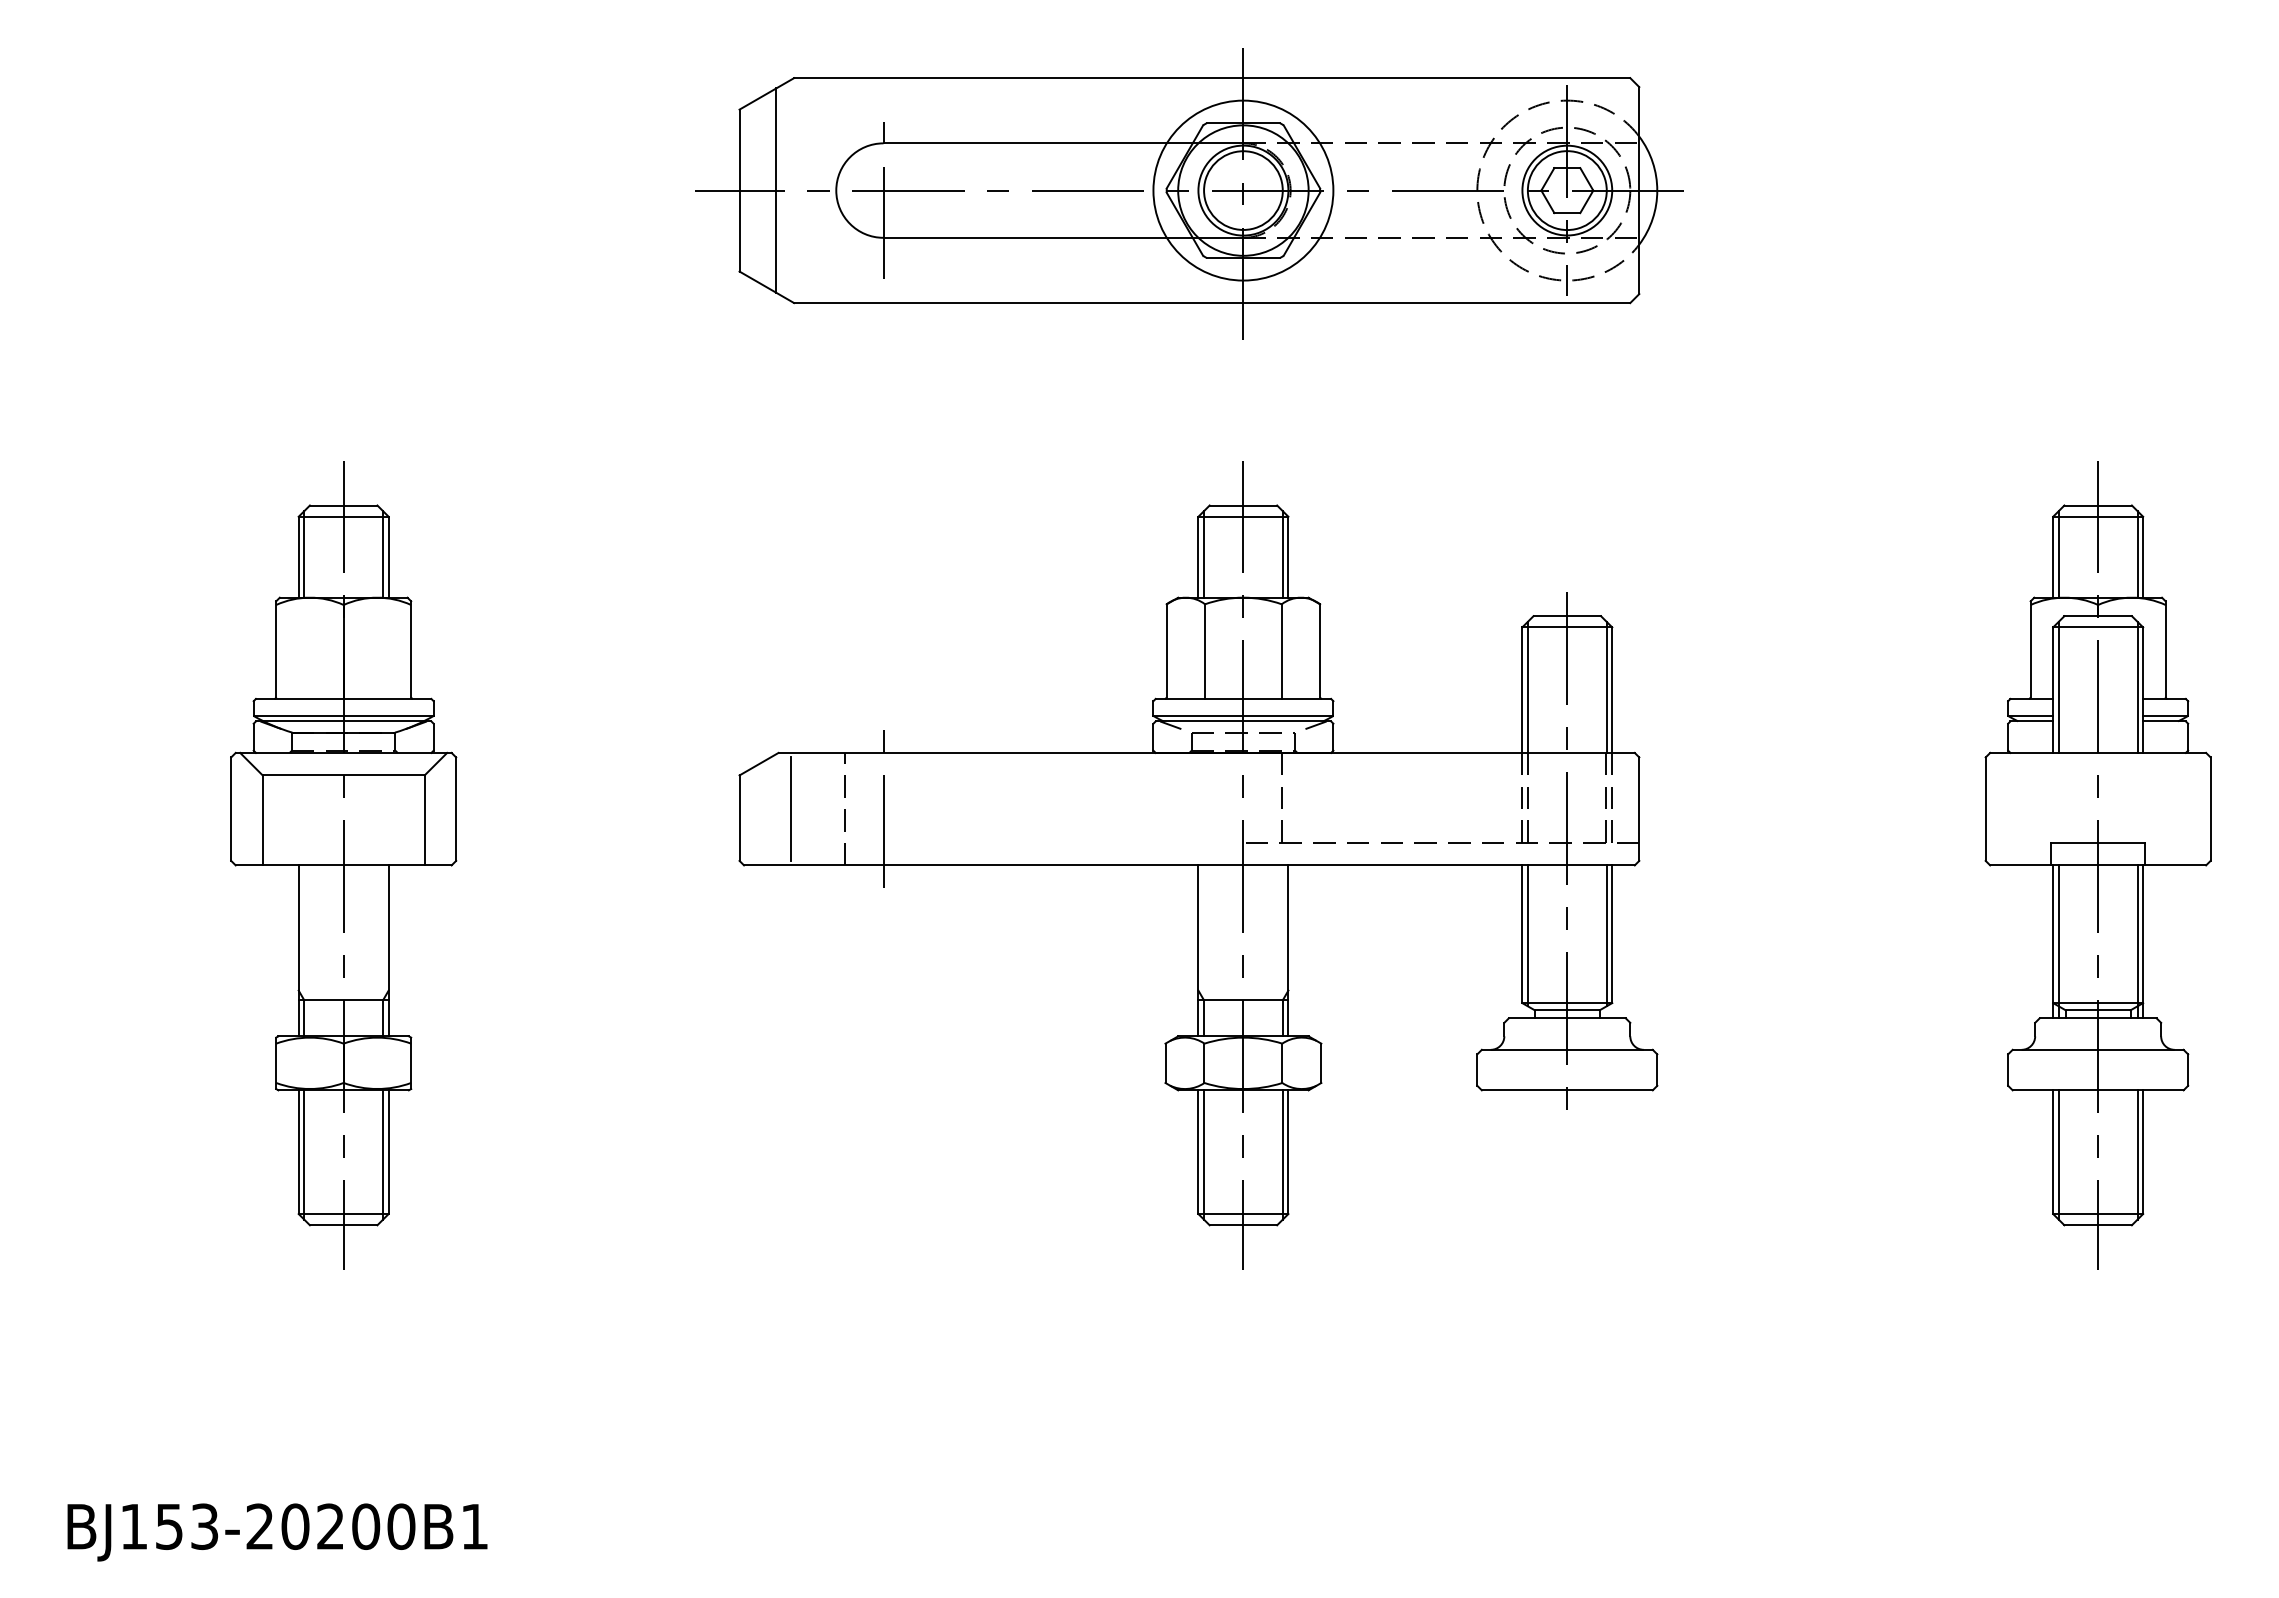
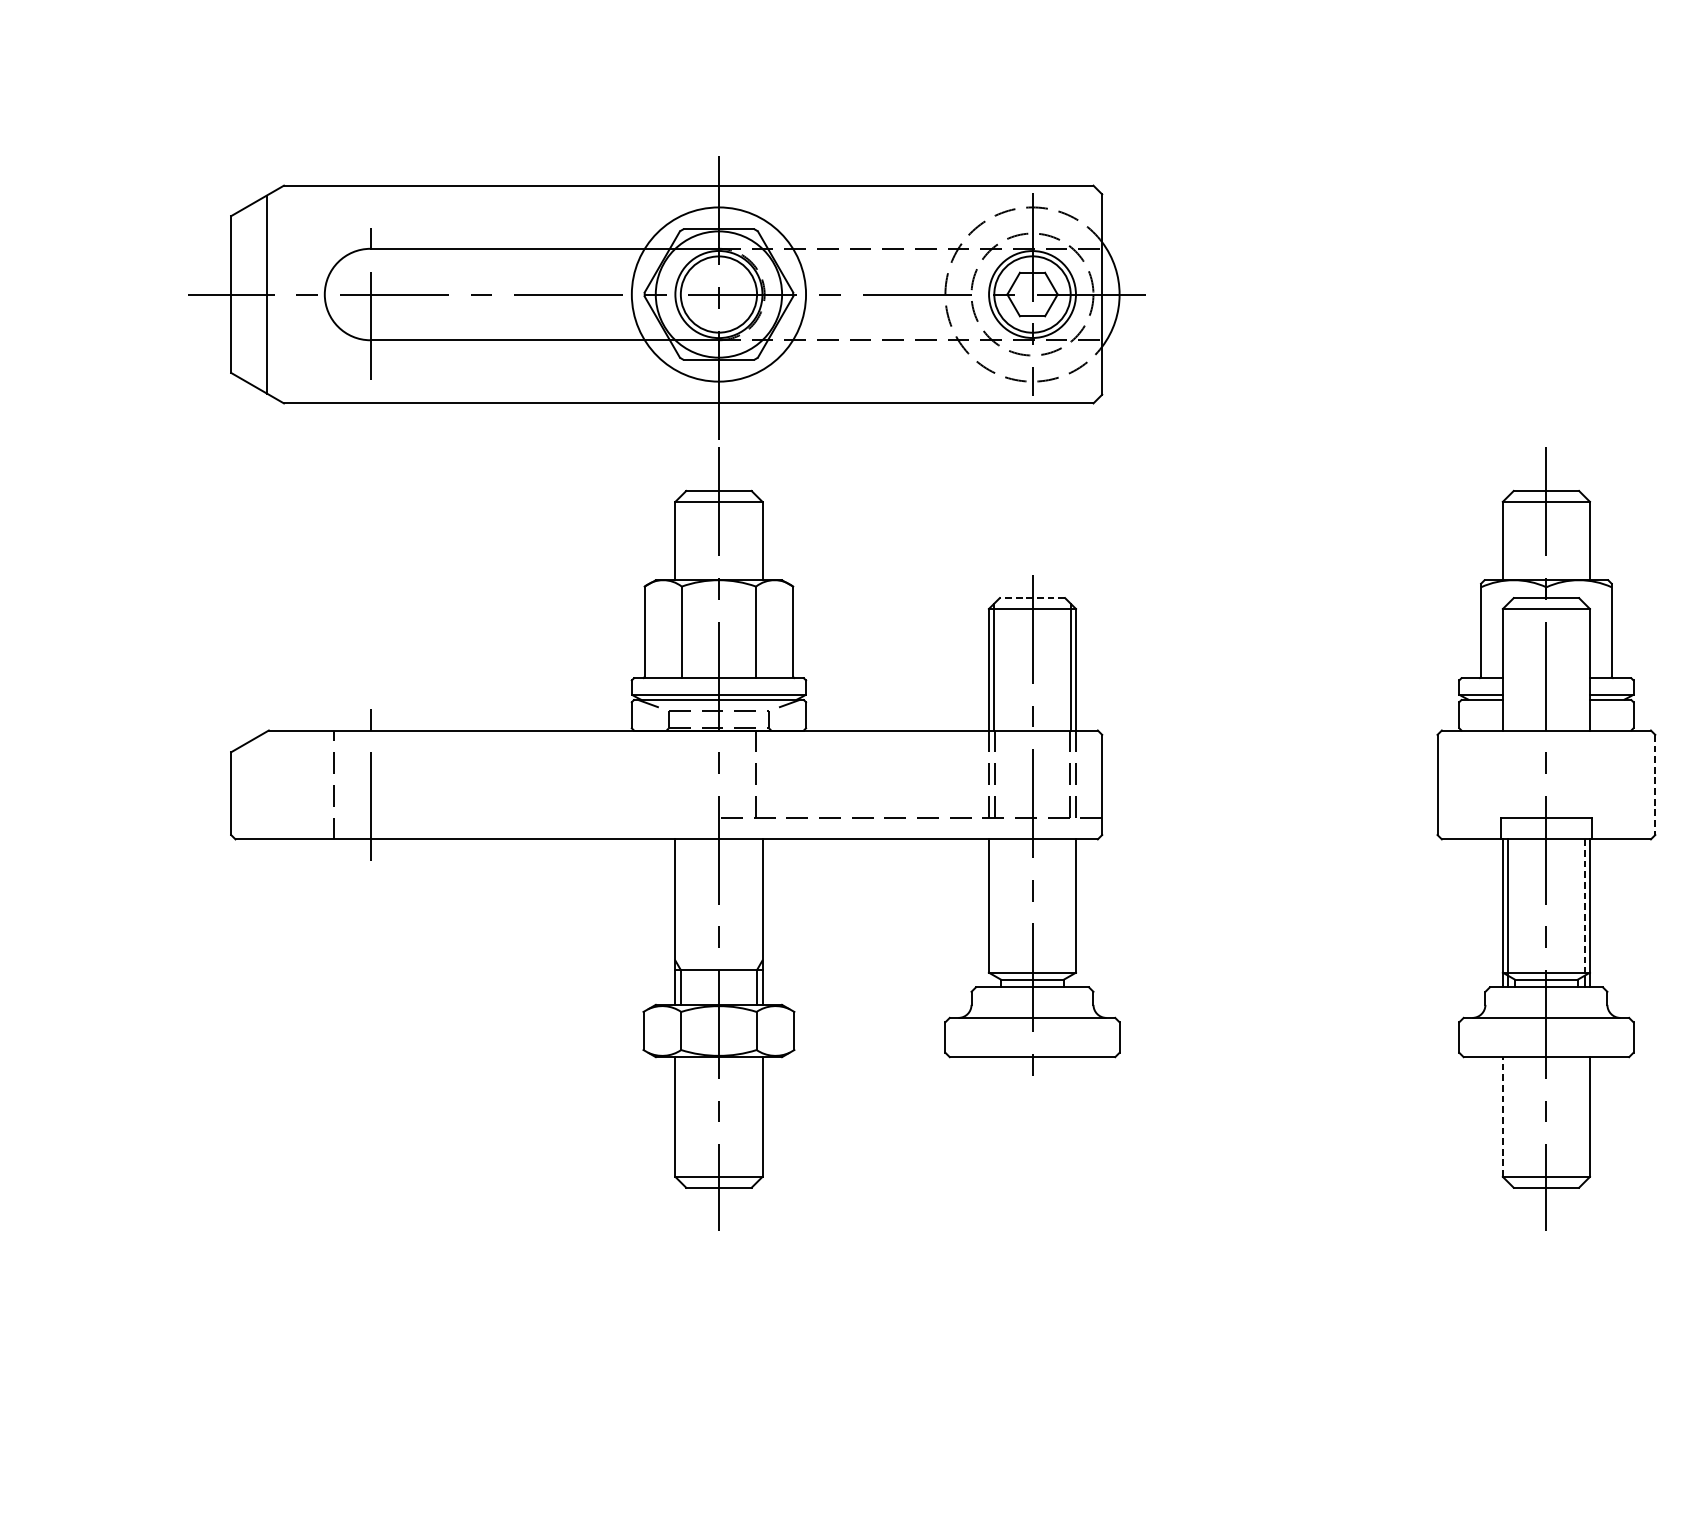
part: (1189, 193) -> (666, 297), moved
line: (1204, 554) -> (681, 538), removed
line: (1282, 554) -> (756, 538), removed
line: (2058, 554) -> (1508, 538), removed
line: (2137, 554) -> (1584, 538), removed
line: (1567, 616) -> (1032, 598), solid -> dashed
line: (2058, 686) -> (1508, 666), removed
line: (2137, 686) -> (1584, 666), removed
line: (791, 808) -> (281, 784), removed
line: (2210, 809) -> (1655, 785), solid -> dashed
line: (1527, 935) -> (993, 907), removed
line: (1606, 935) -> (1070, 907), removed
line: (2137, 936) -> (1584, 908), solid -> dashed
line: (2053, 1152) -> (1503, 1117), solid -> dashed
line: (1204, 1154) -> (681, 1119), removed
line: (1282, 1154) -> (756, 1119), removed
line: (2058, 1154) -> (1508, 1119), removed
line: (2137, 1154) -> (1584, 1119), removed

